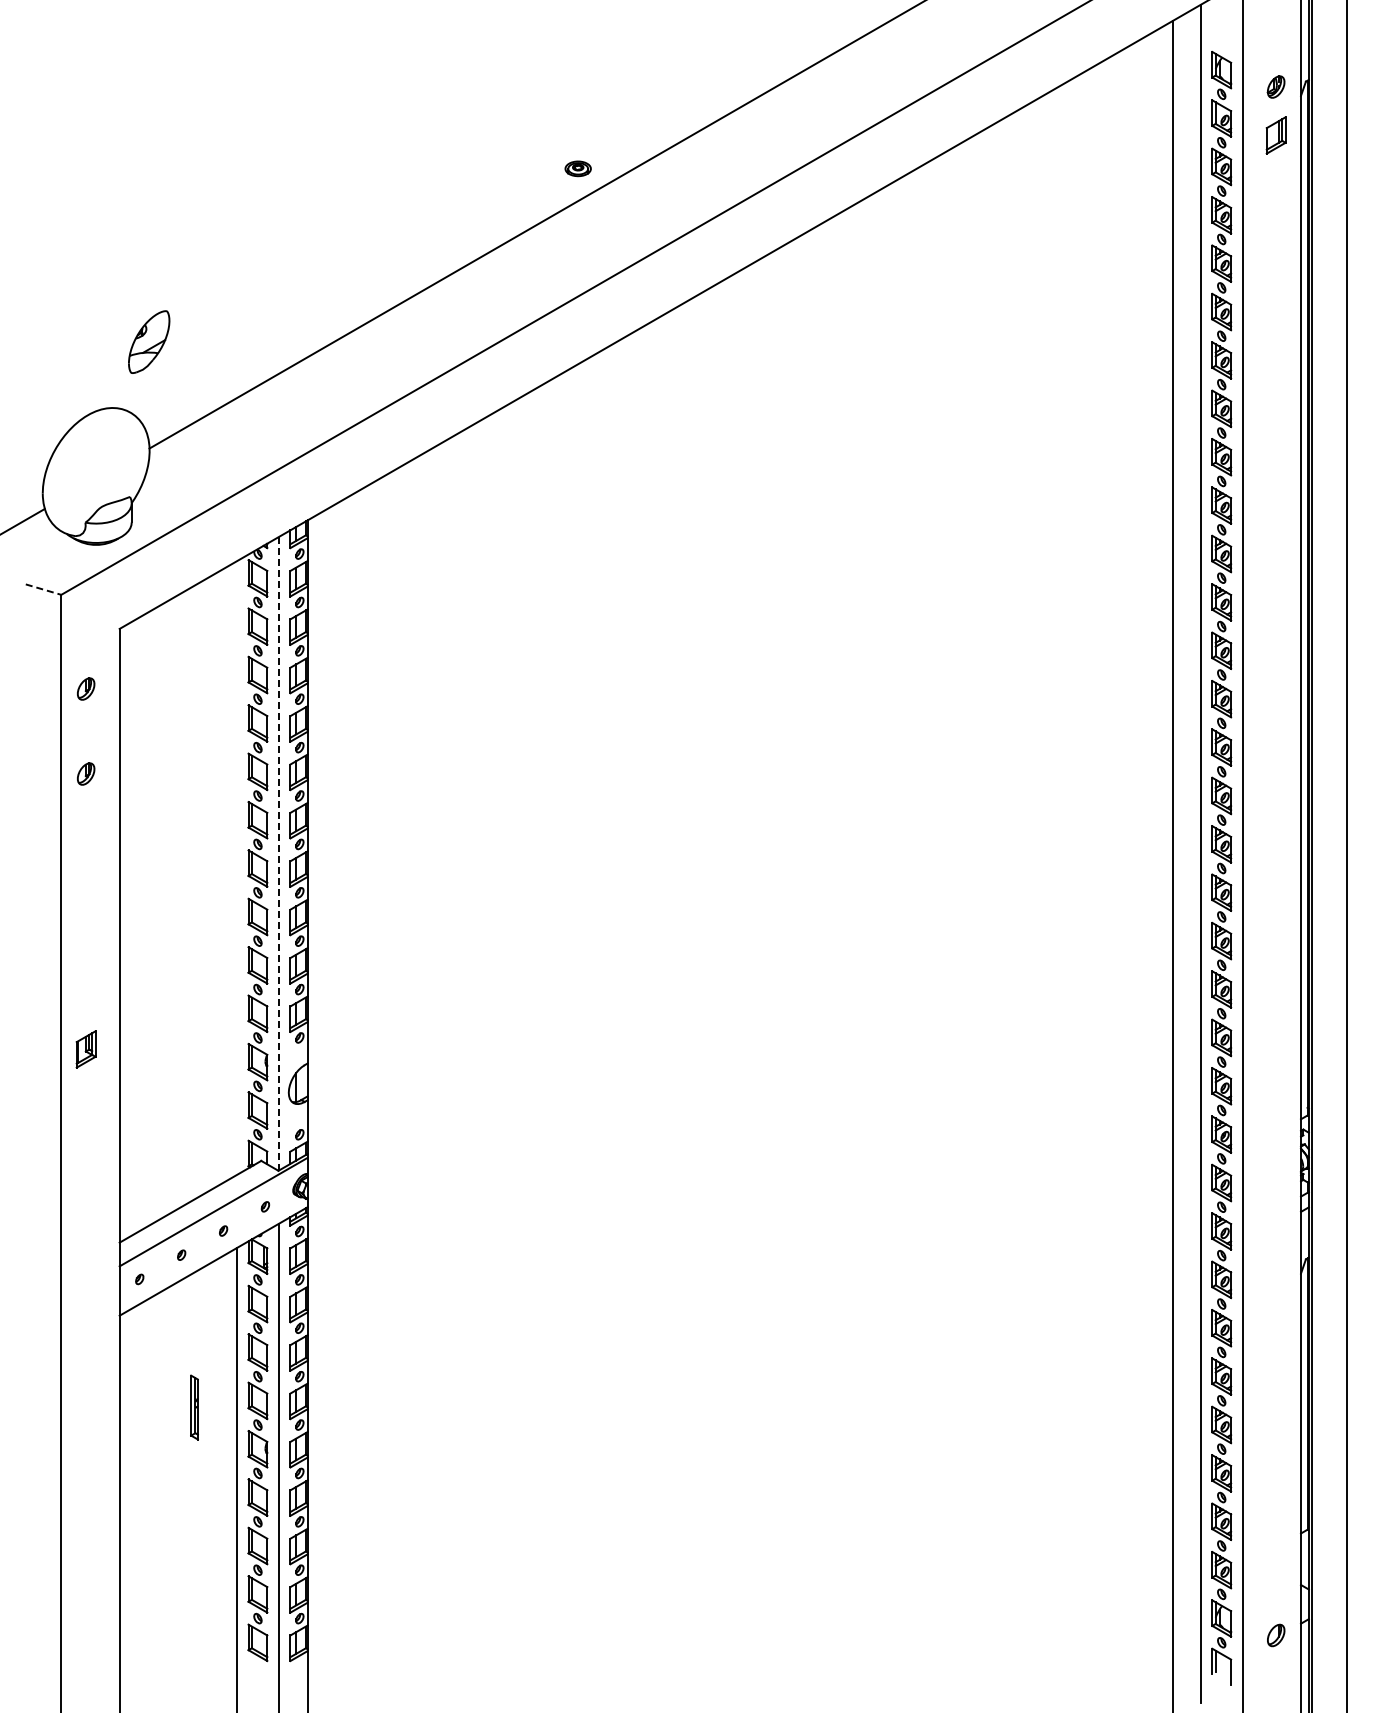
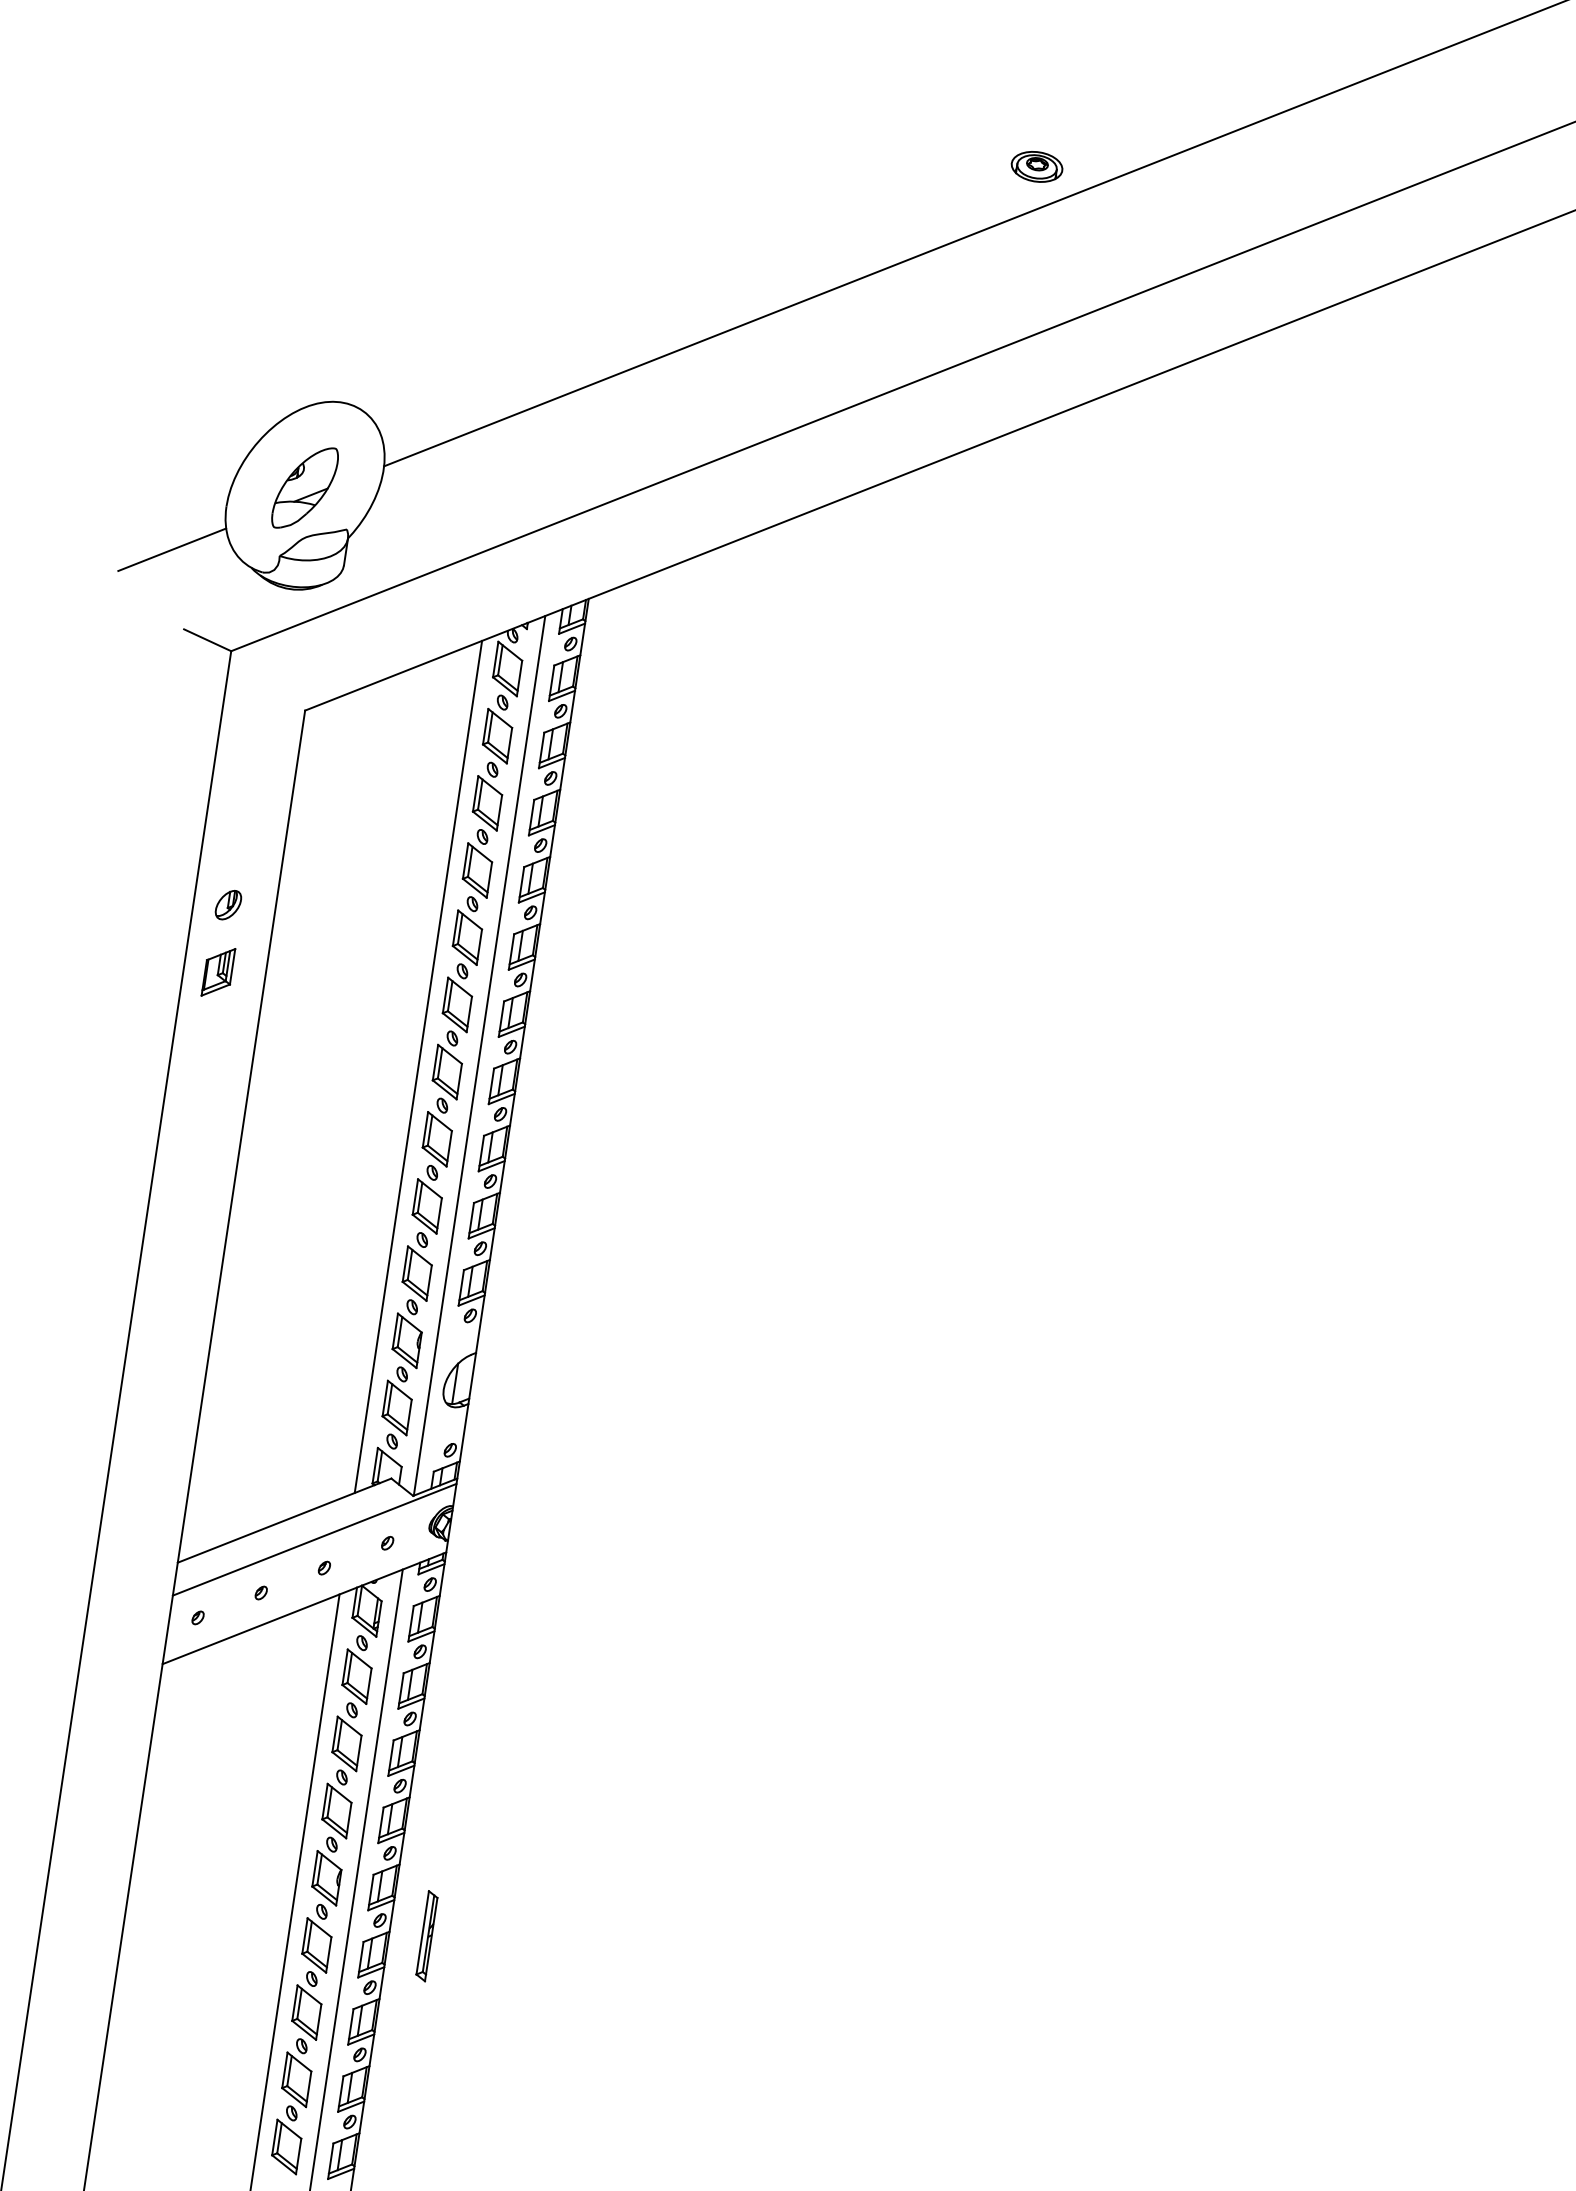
part: (578, 168) -> (1037, 166), size x1.43
part: (149, 341) -> (305, 487), moved
line: (43, 589) -> (207, 640), dashed -> solid
part: (86, 688) -> (246, 786), removed
line: (278, 853) -> (479, 1055), dashed -> solid
line: (237, 867) -> (419, 1066), added
part: (85, 1049) -> (217, 972), moved
part: (194, 1407) -> (426, 1936), moved

